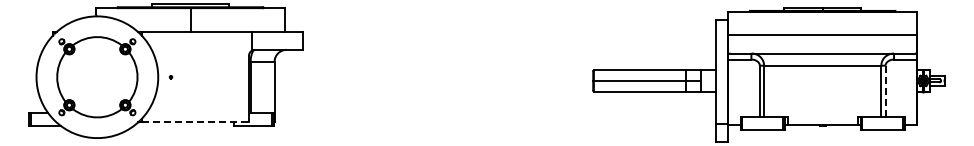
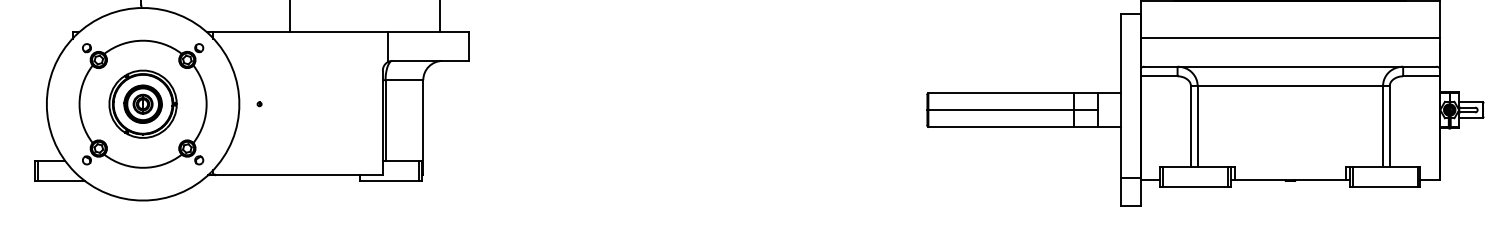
part: (97, 77) -> (143, 104), added
line: (885, 91) -> (1389, 126), dashed -> solid
line: (195, 121) -> (298, 174), dashed -> solid

